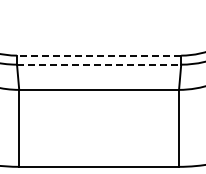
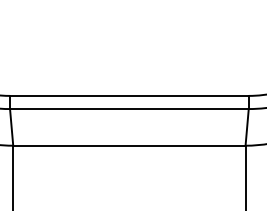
line: (98, 55) -> (128, 95), dashed -> solid
line: (99, 64) -> (129, 108), dashed -> solid

